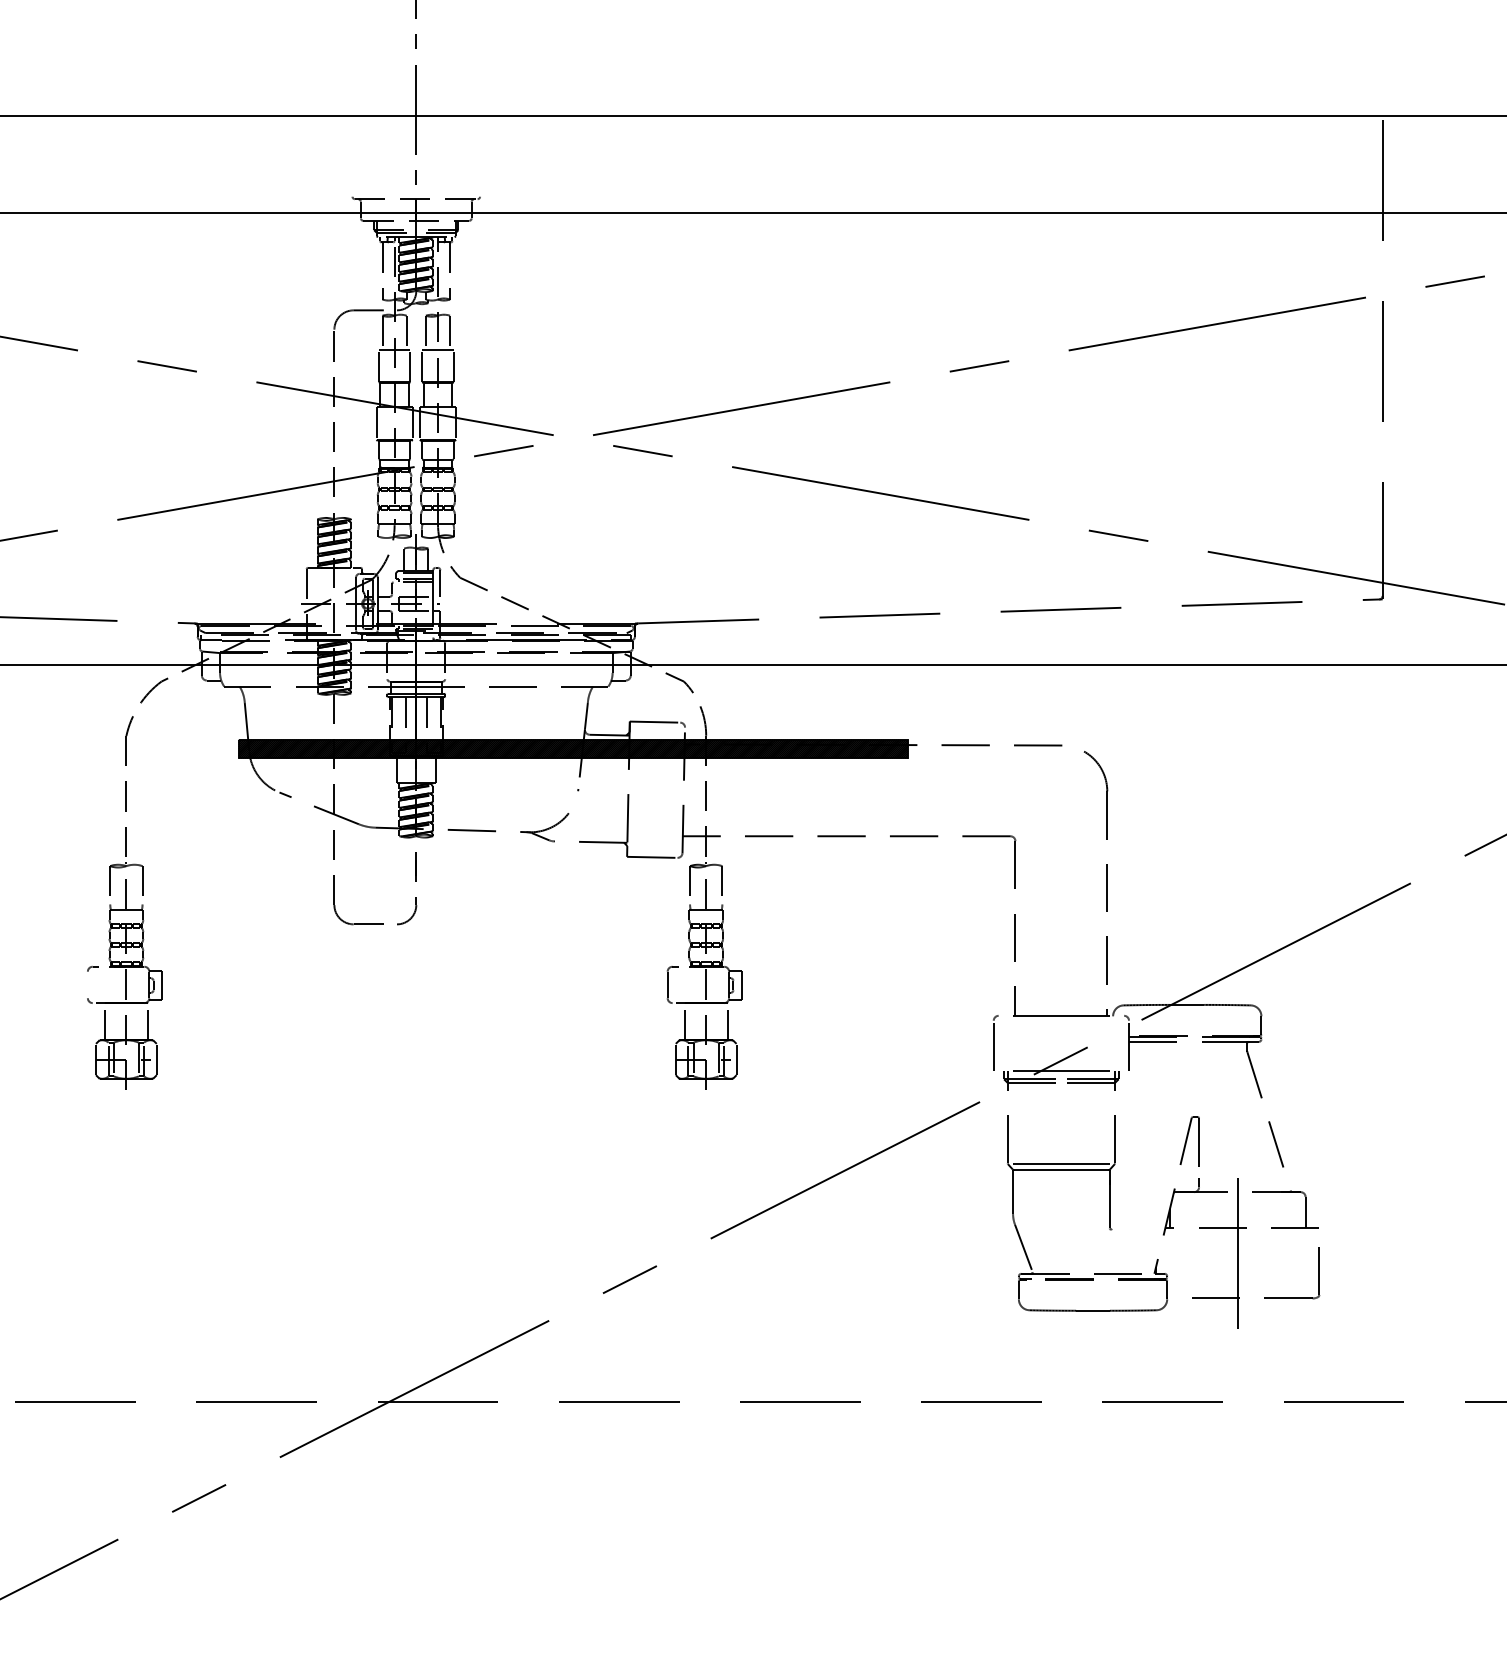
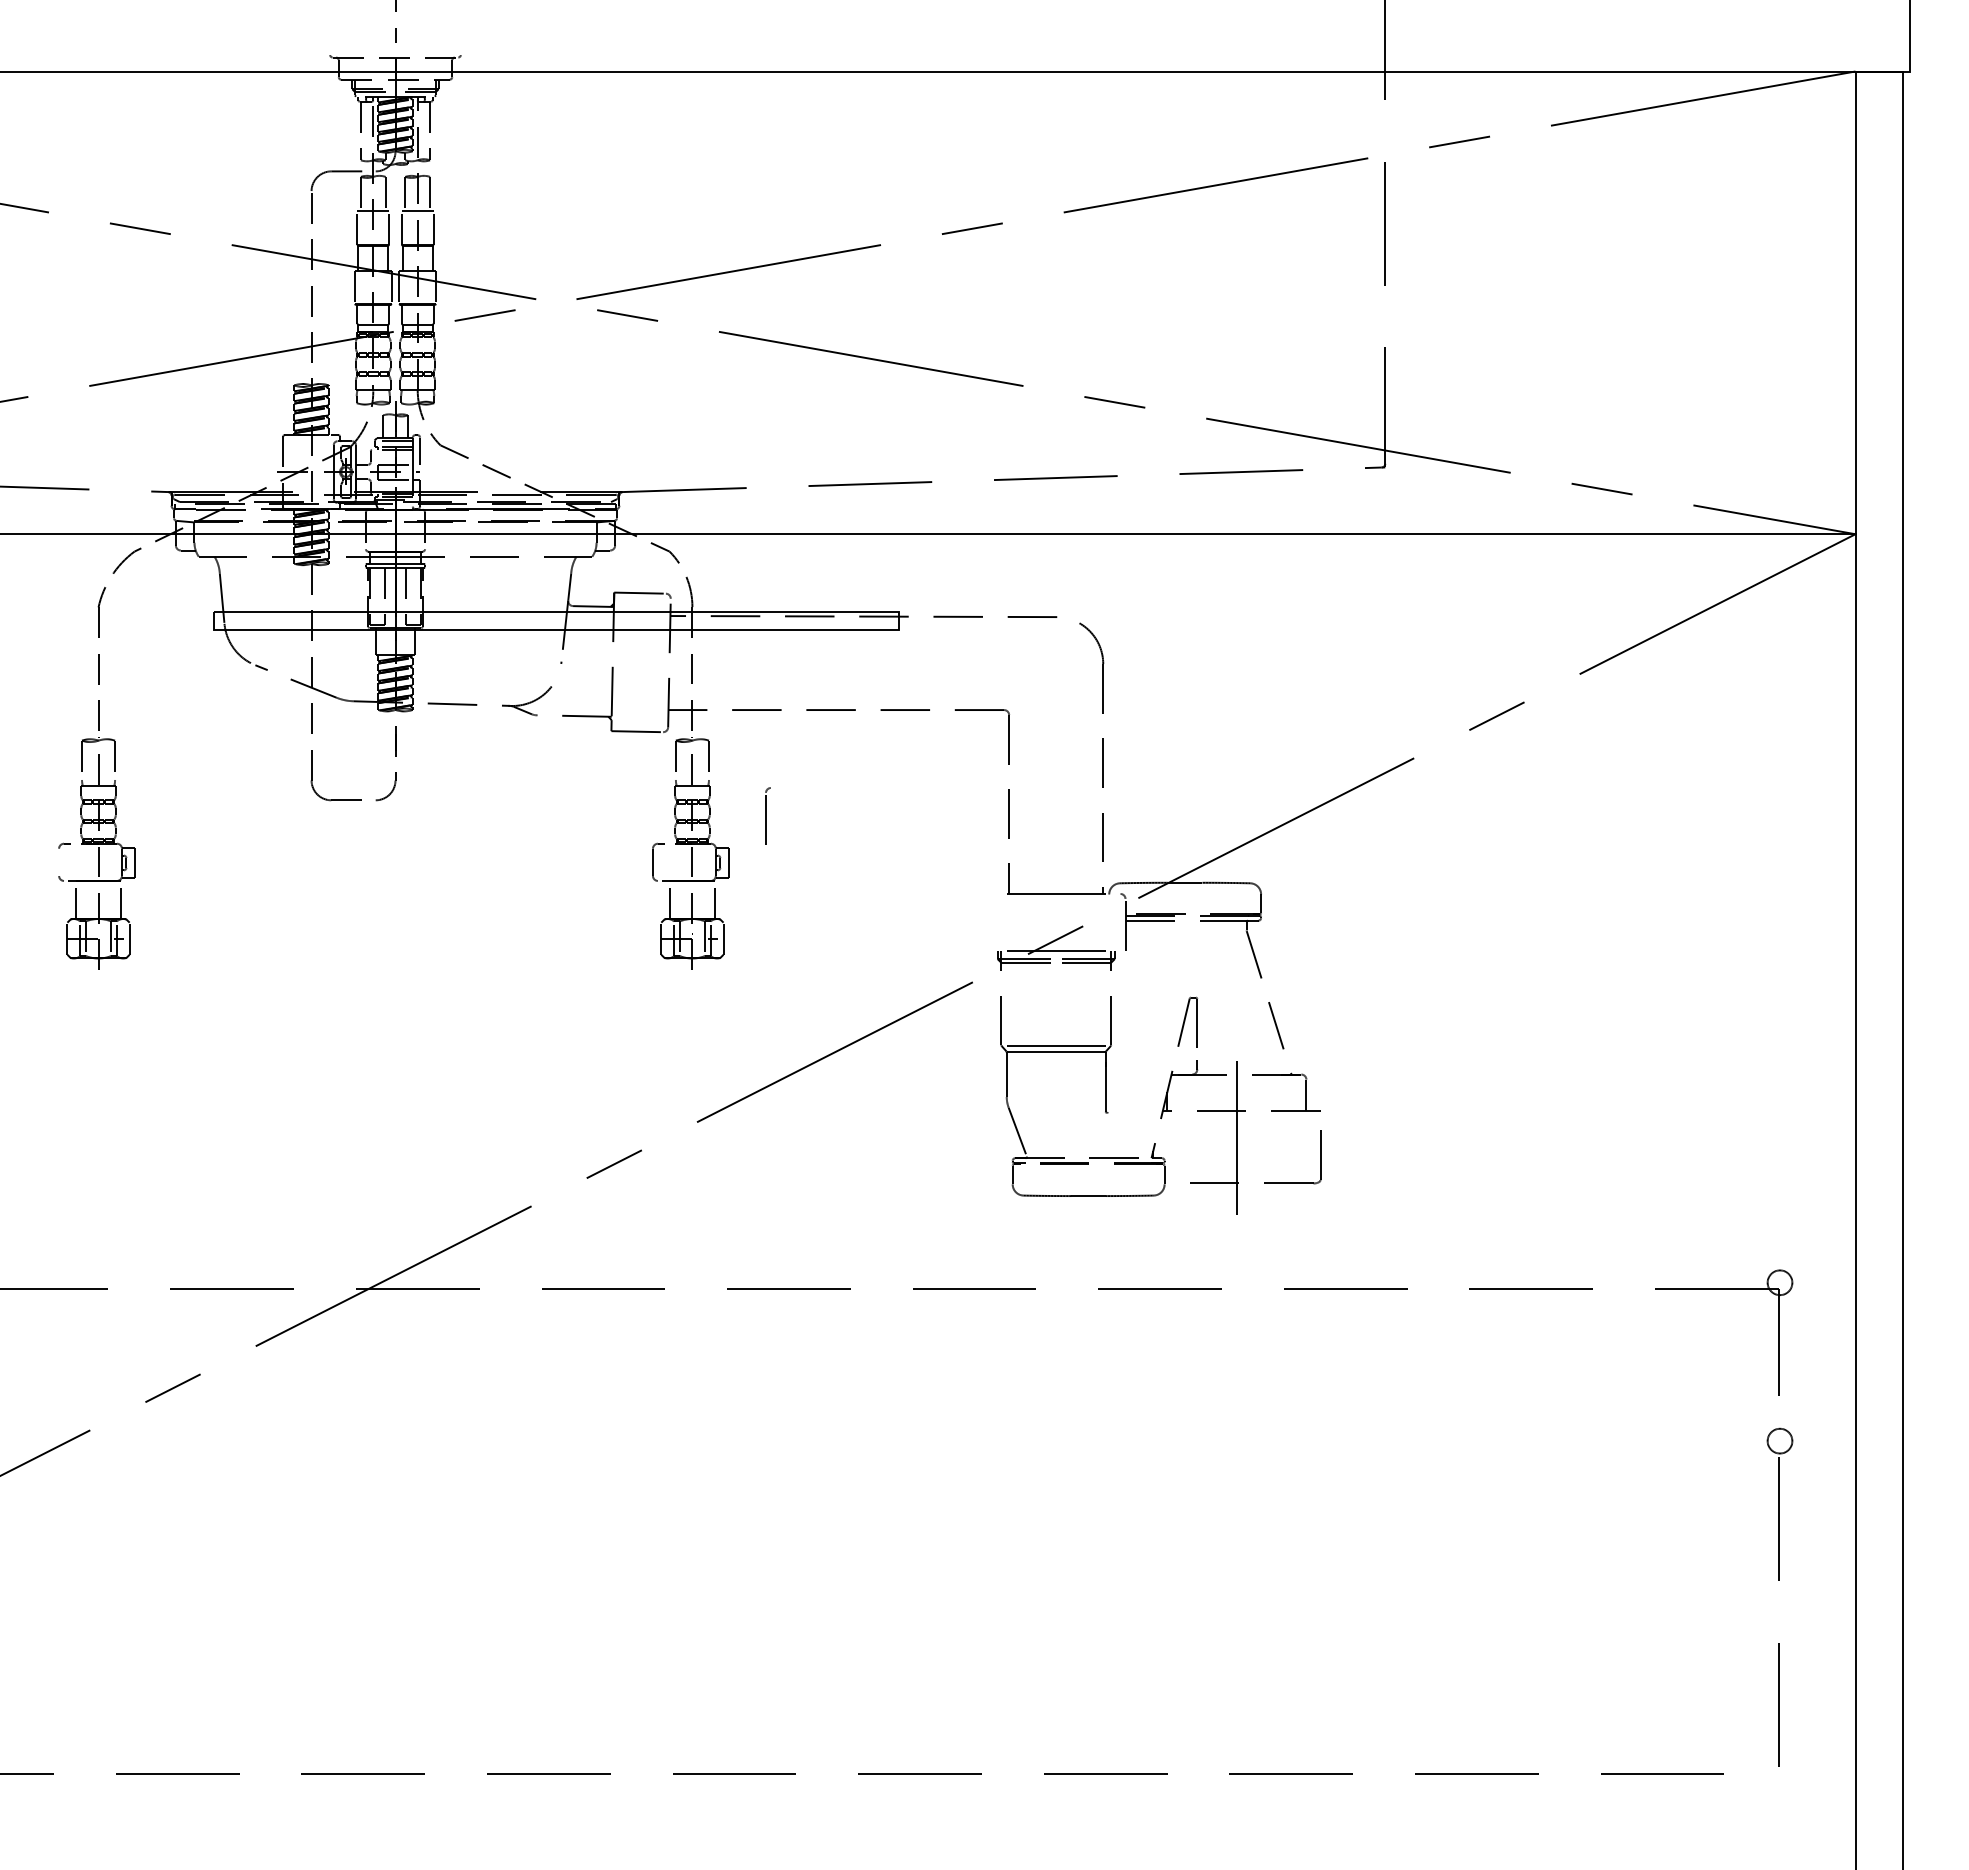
hatch: (573, 748) -> (556, 620), removed
part: (995, 1042) -> (767, 815), moved

